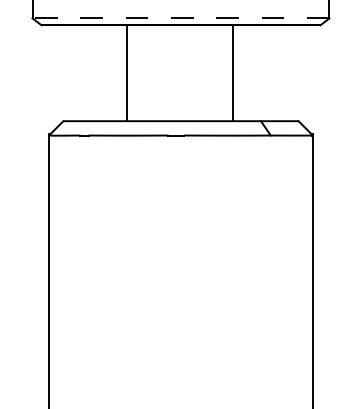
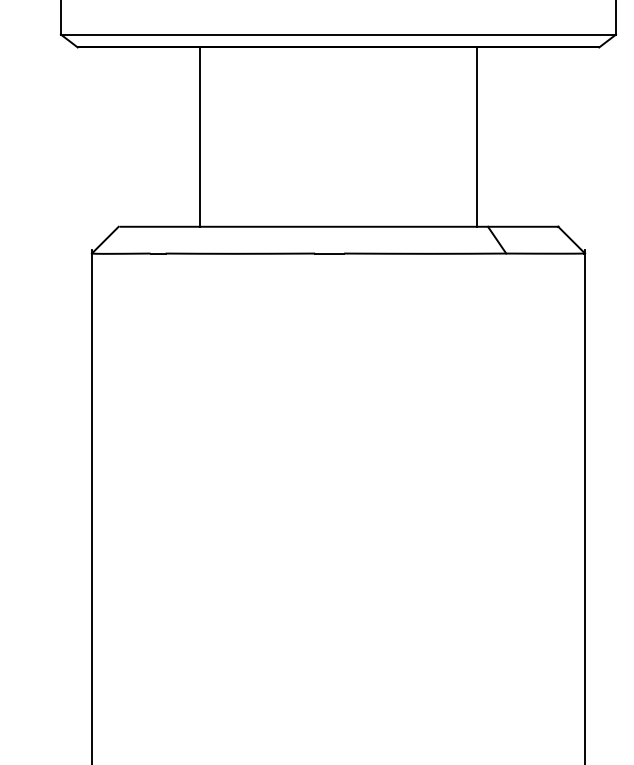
line: (180, 18) -> (337, 34), dashed -> solid
line: (126, 73) -> (199, 137), moved
line: (233, 73) -> (477, 137), moved

